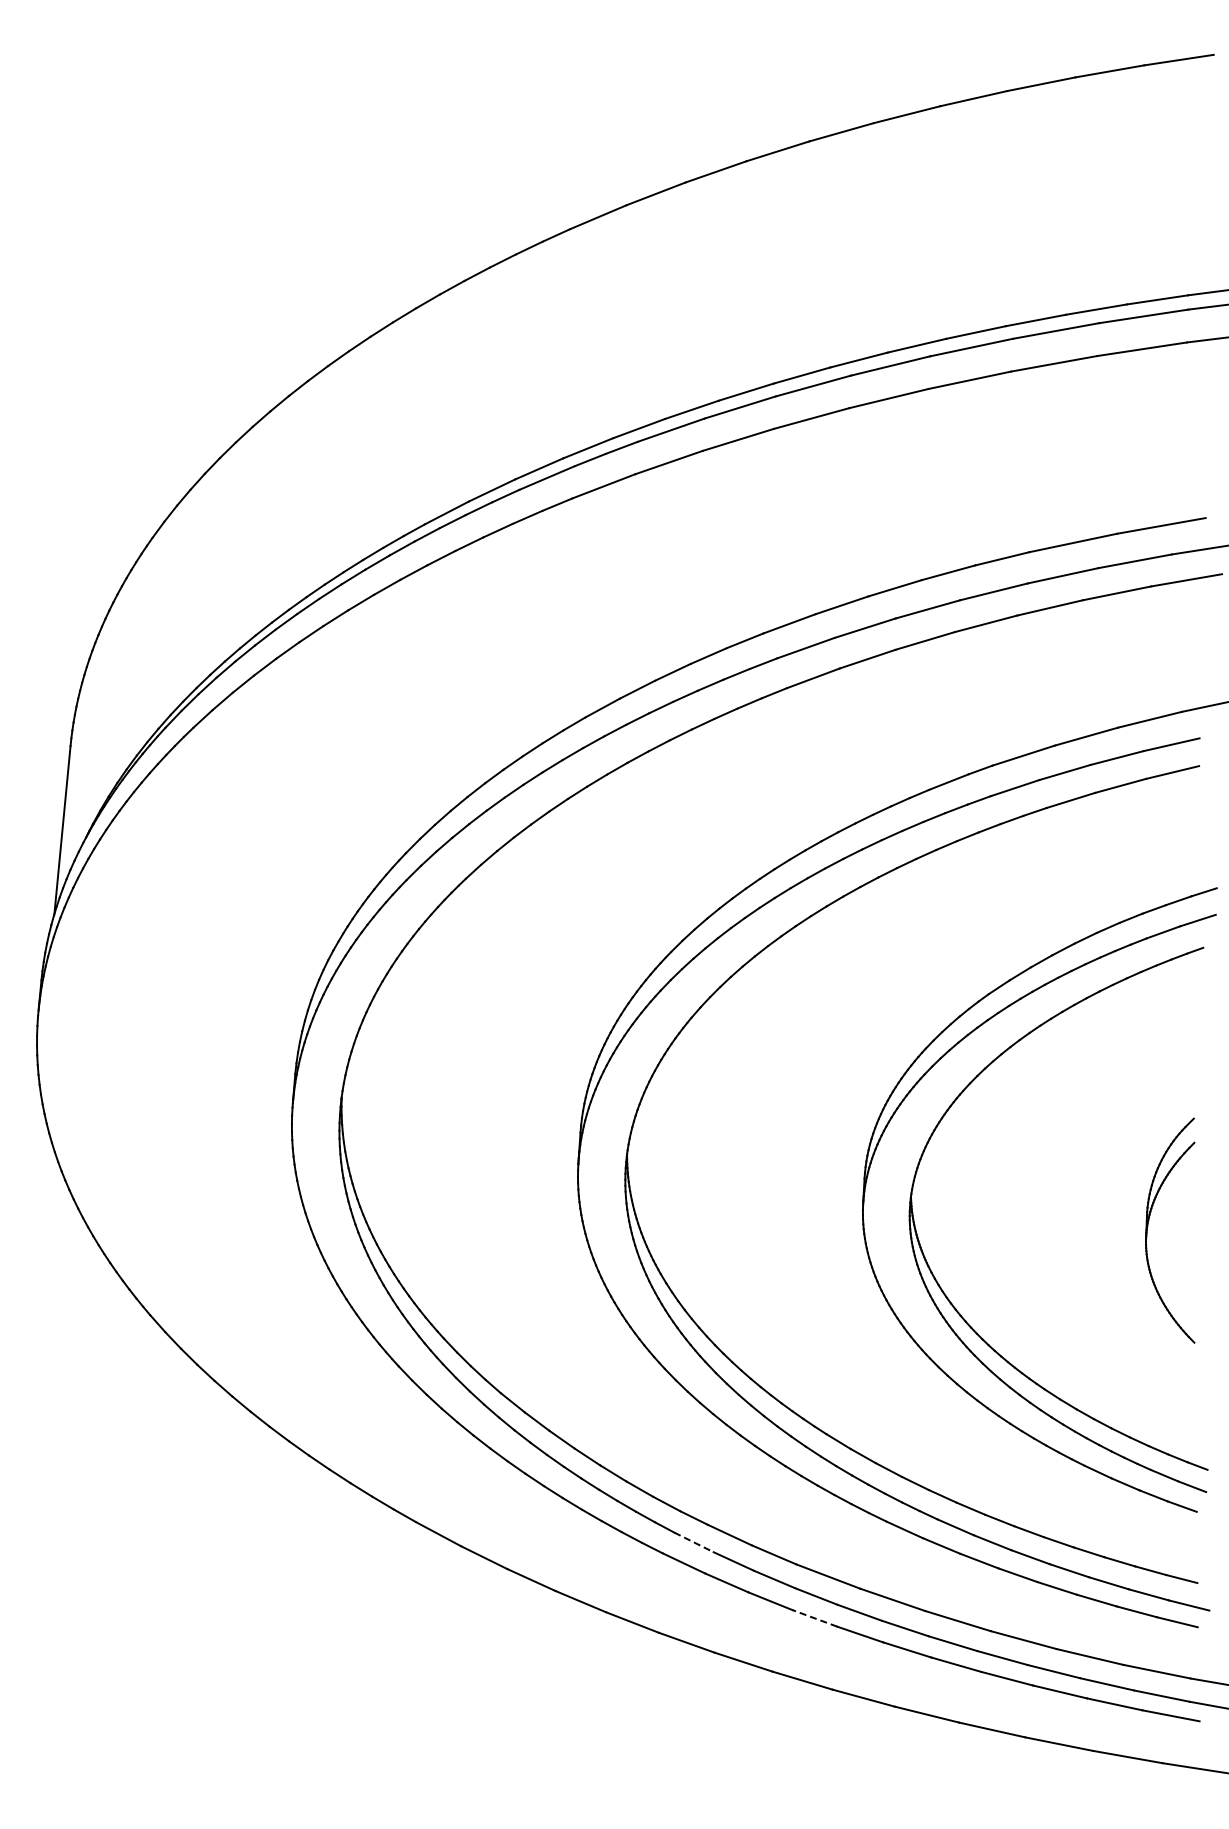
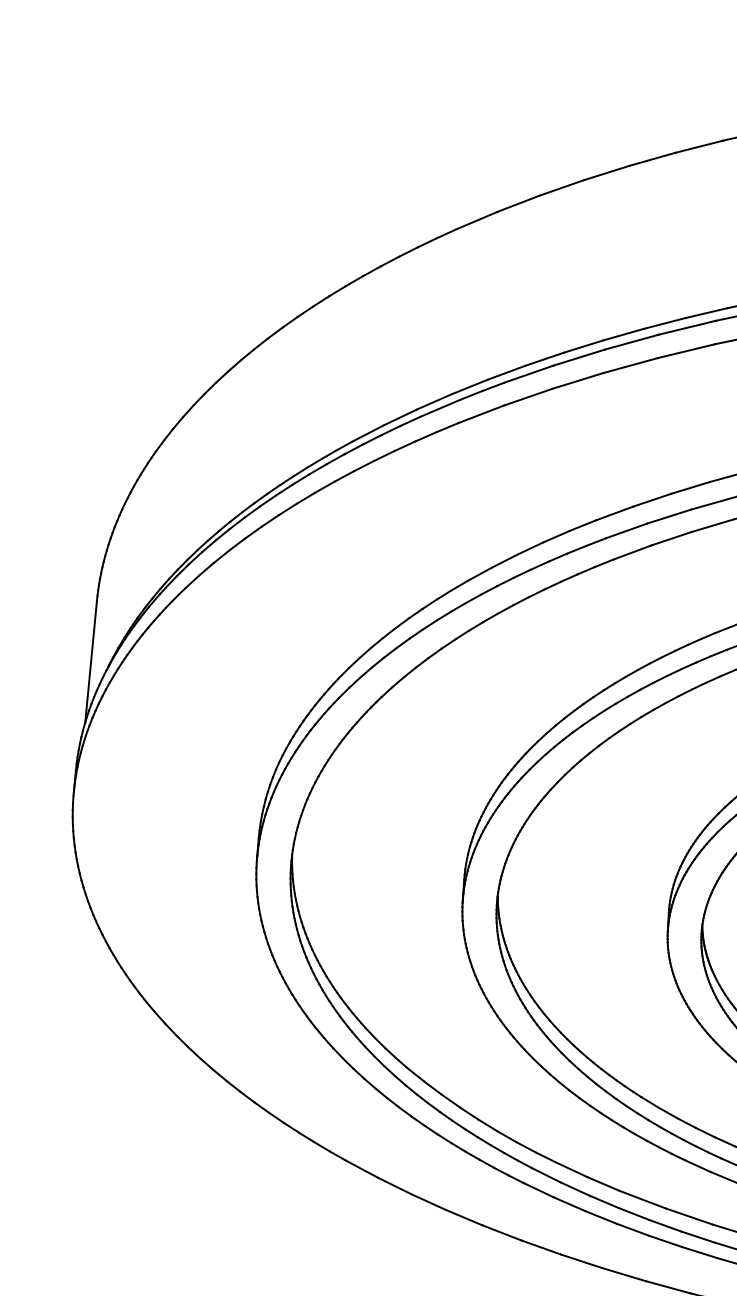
line: (694, 1542) -> (546, 1175), dashed -> solid
line: (814, 1618) -> (632, 1229), dashed -> solid

